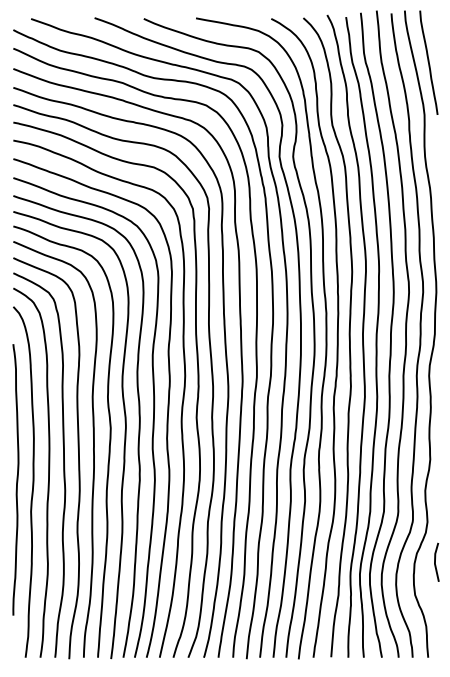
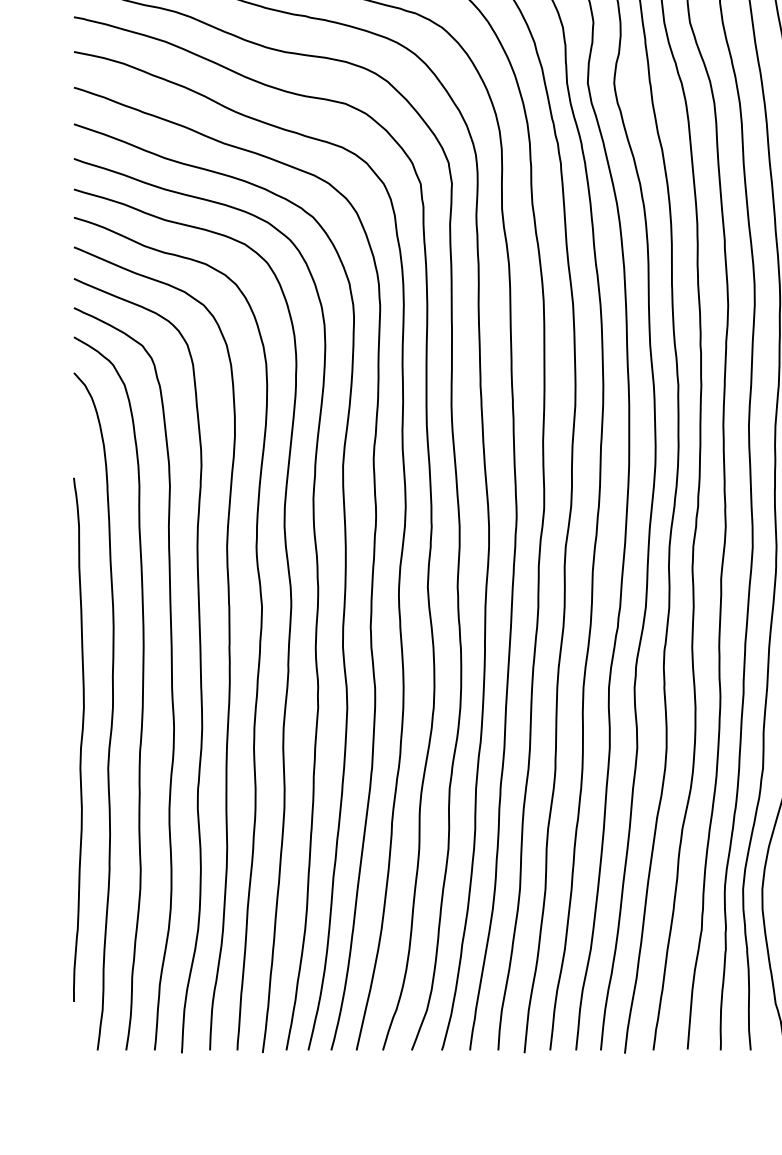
curve: (16, 479) -> (80, 739), moved

